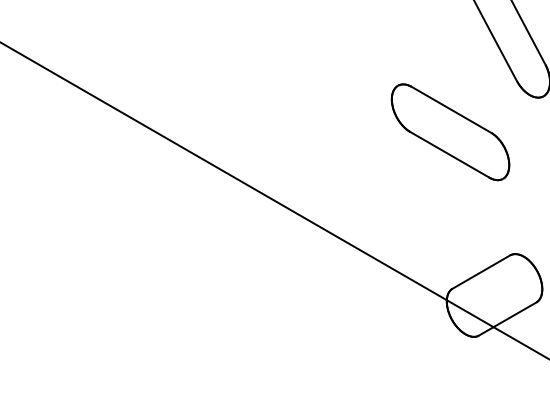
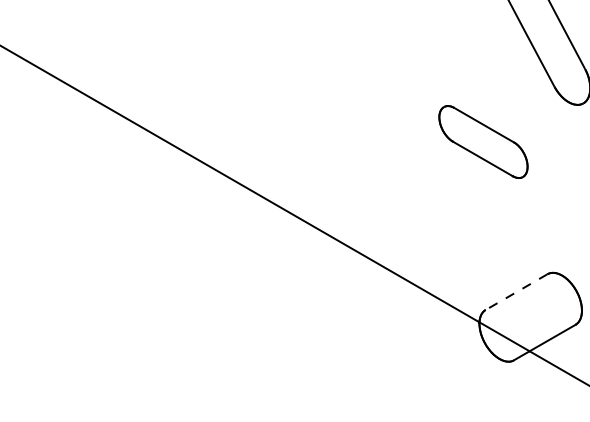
part: (450, 131) -> (483, 141), size x0.7
line: (481, 272) -> (516, 292), solid -> dashed

